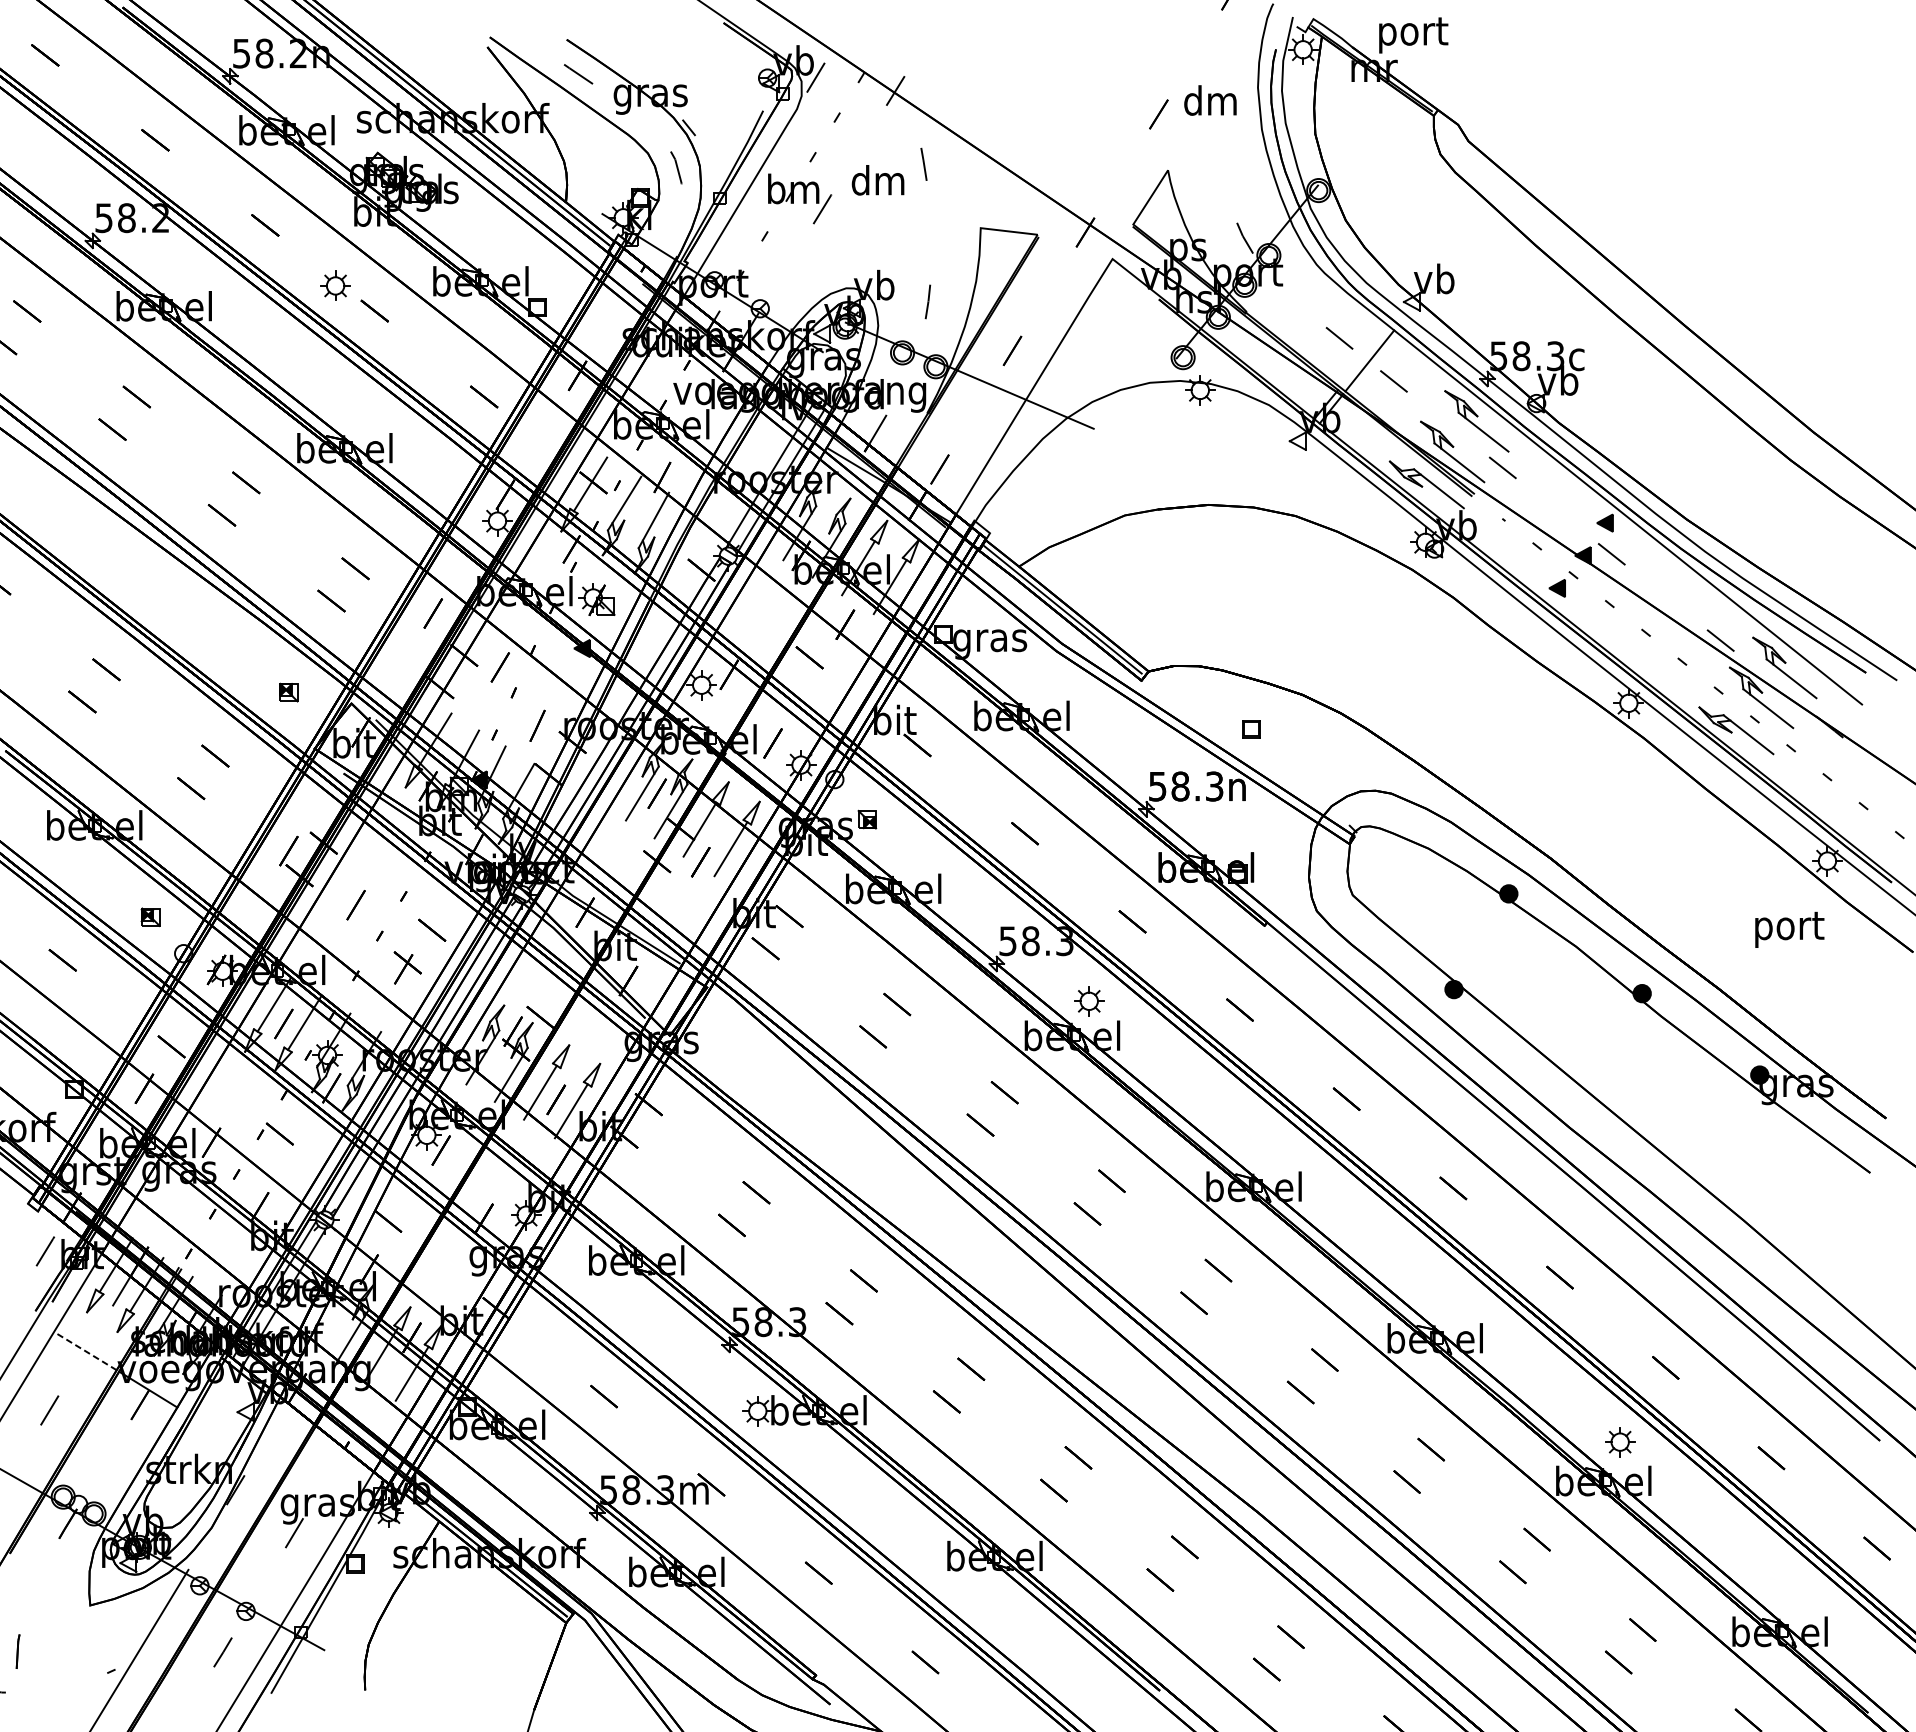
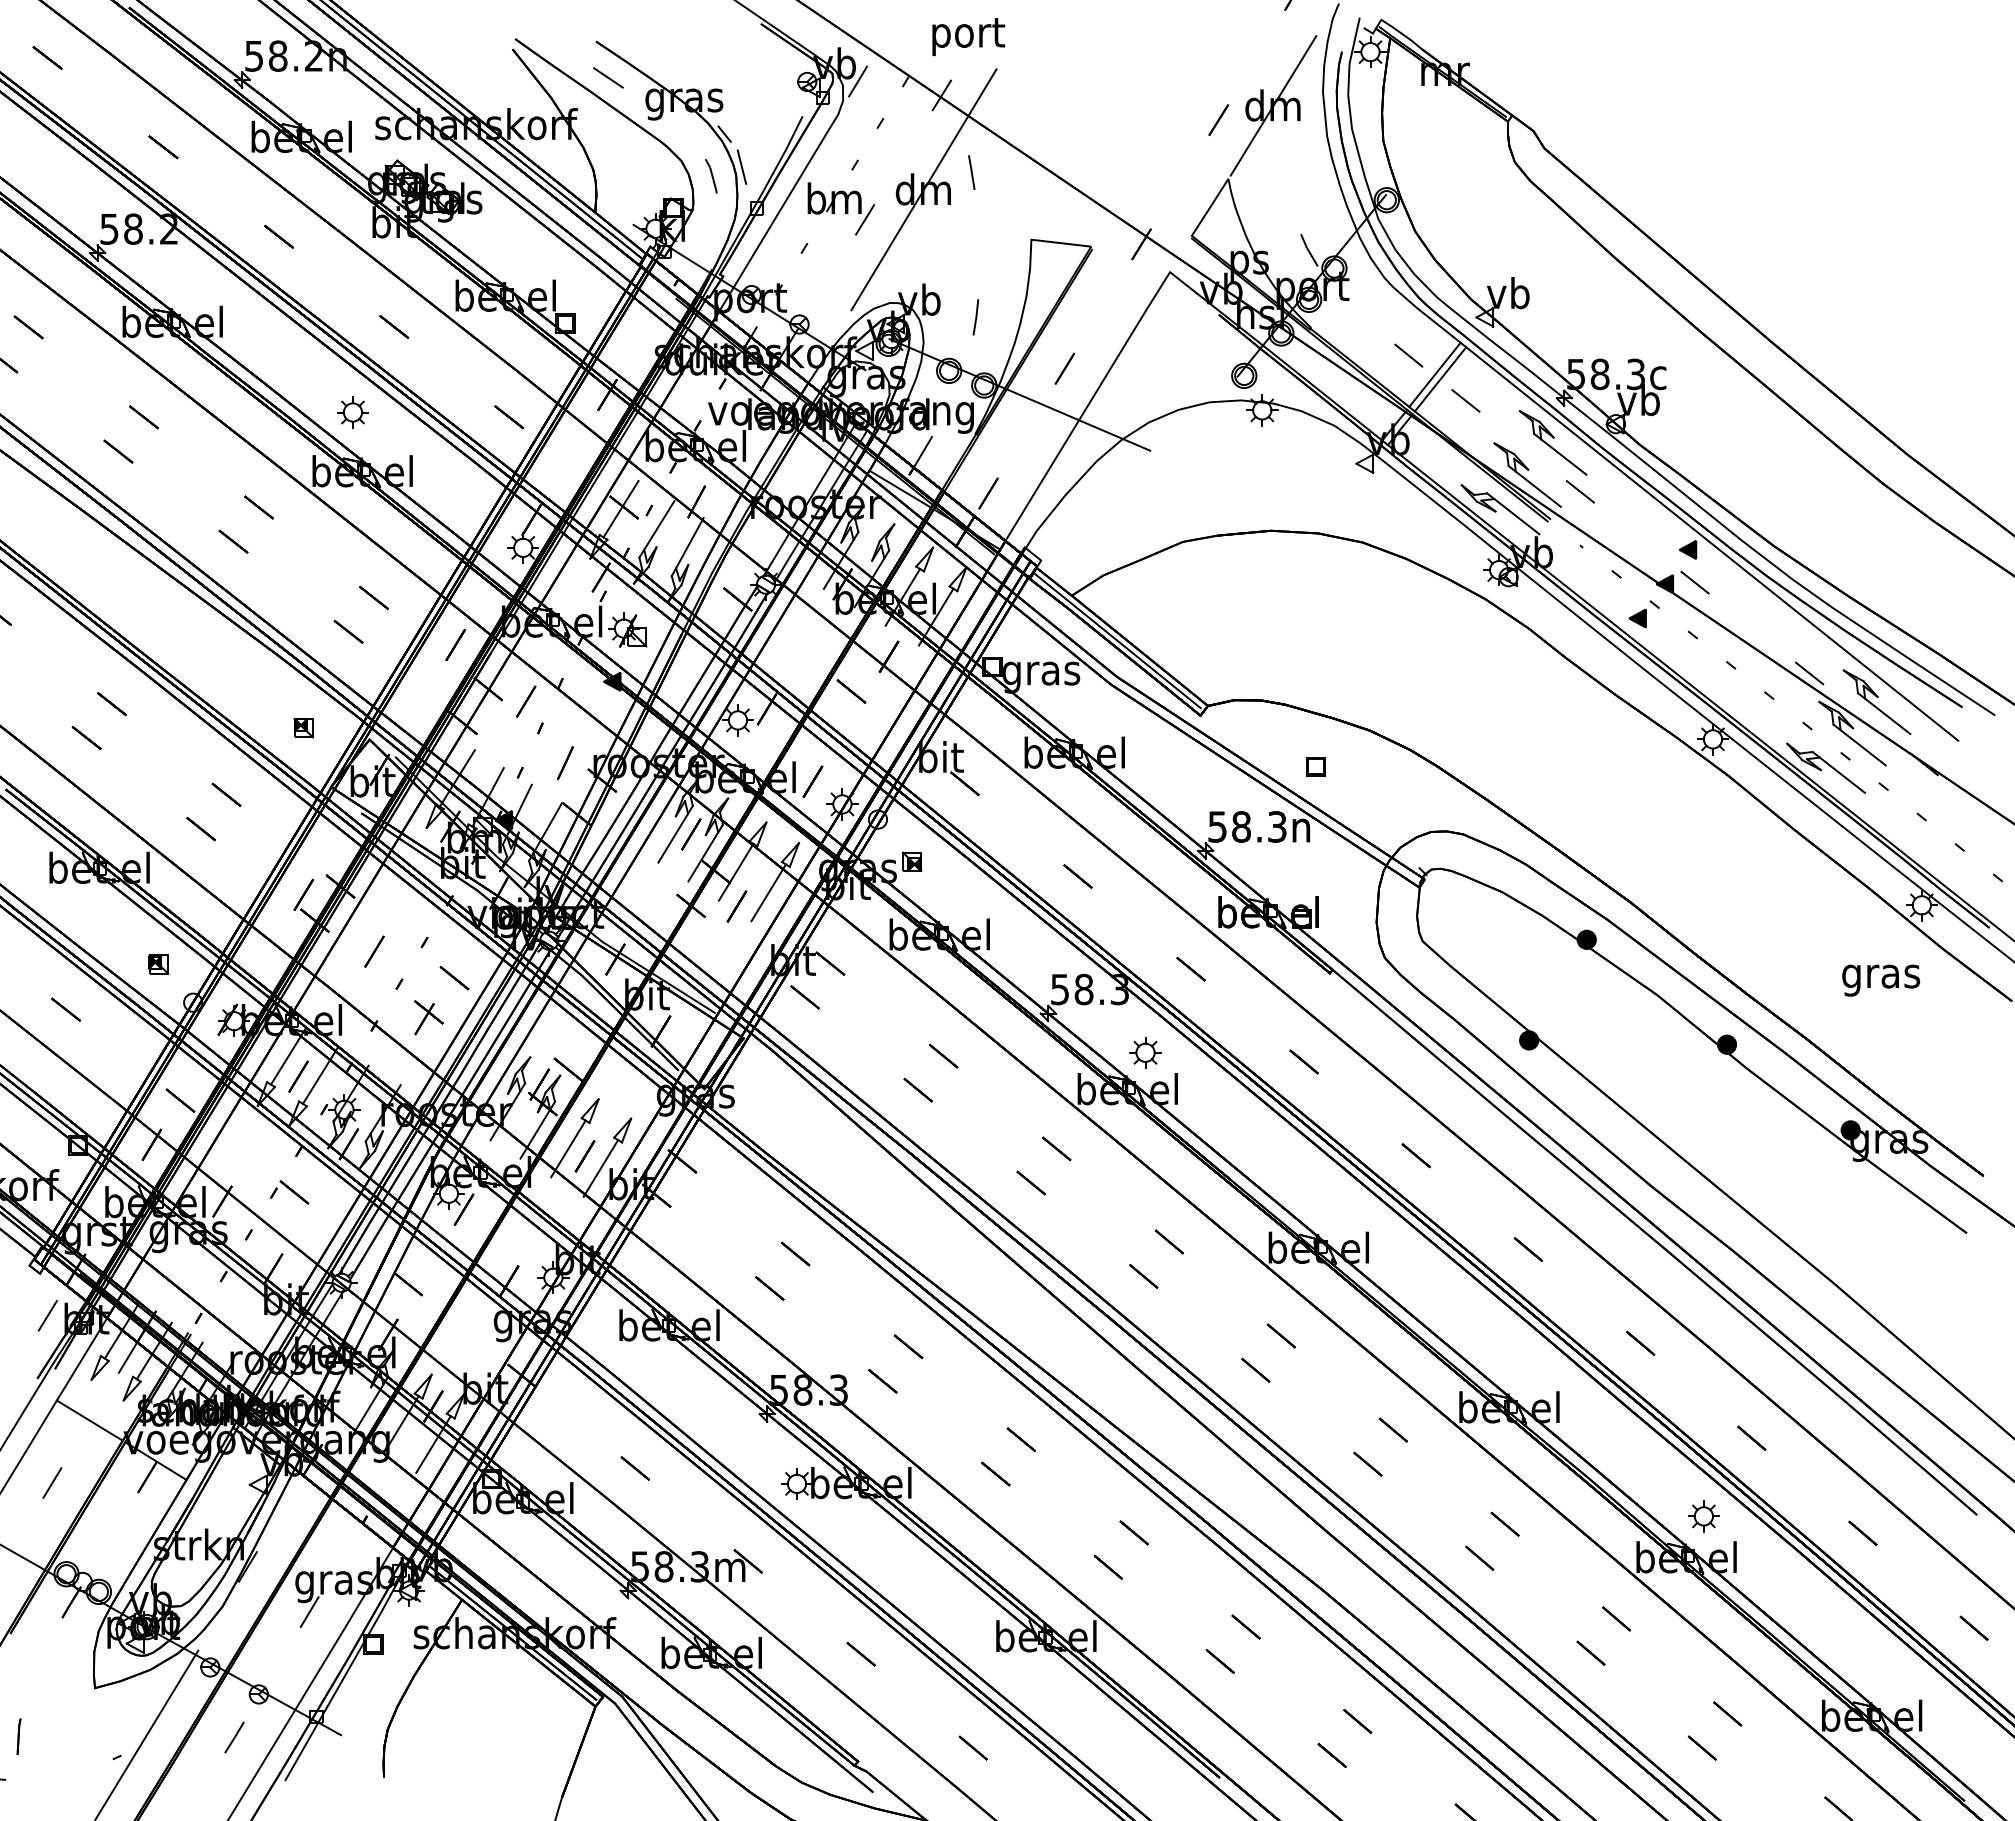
text: (1413, 35) -> (968, 37), moved
line: (1210, 100) -> (1273, 105), added
line: (705, 158) -> (741, 166), added
line: (878, 180) -> (923, 189), added
part: (335, 285) -> (352, 412), moved
line: (1364, 356) -> (1434, 374), added
text: (1789, 929) -> (1881, 977), port -> gras
line: (85, 1350) -> (89, 1420), dashed -> solid

